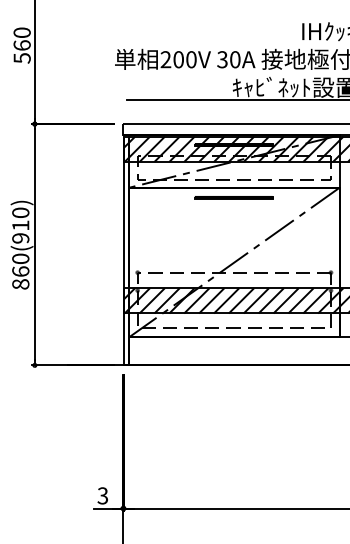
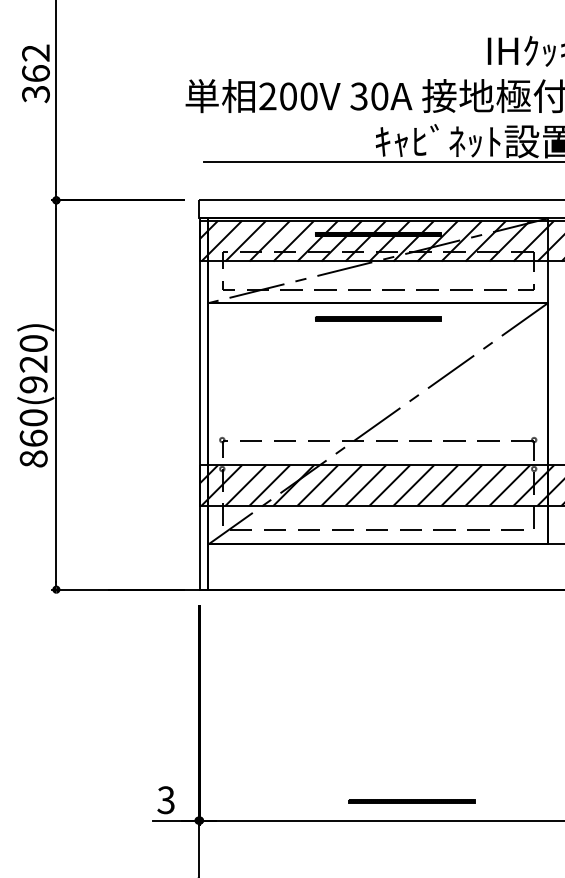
text: (21, 45) -> (34, 73), 560 -> 362
text: (20, 225) -> (33, 363), 860(910) -> 860(920)
line: (254, 496) -> (410, 801), added

